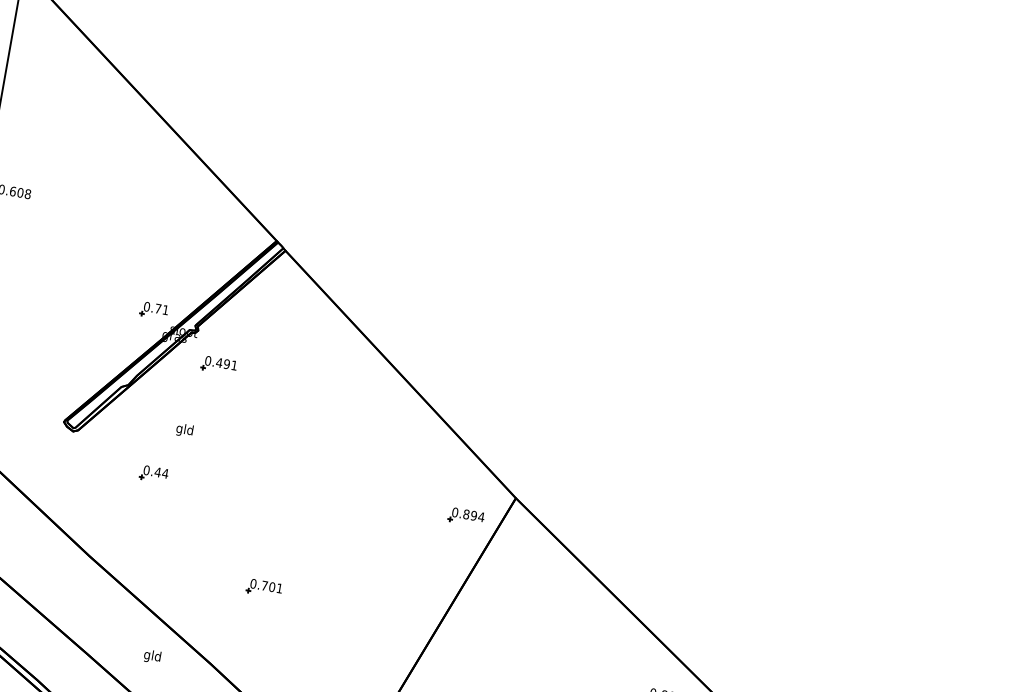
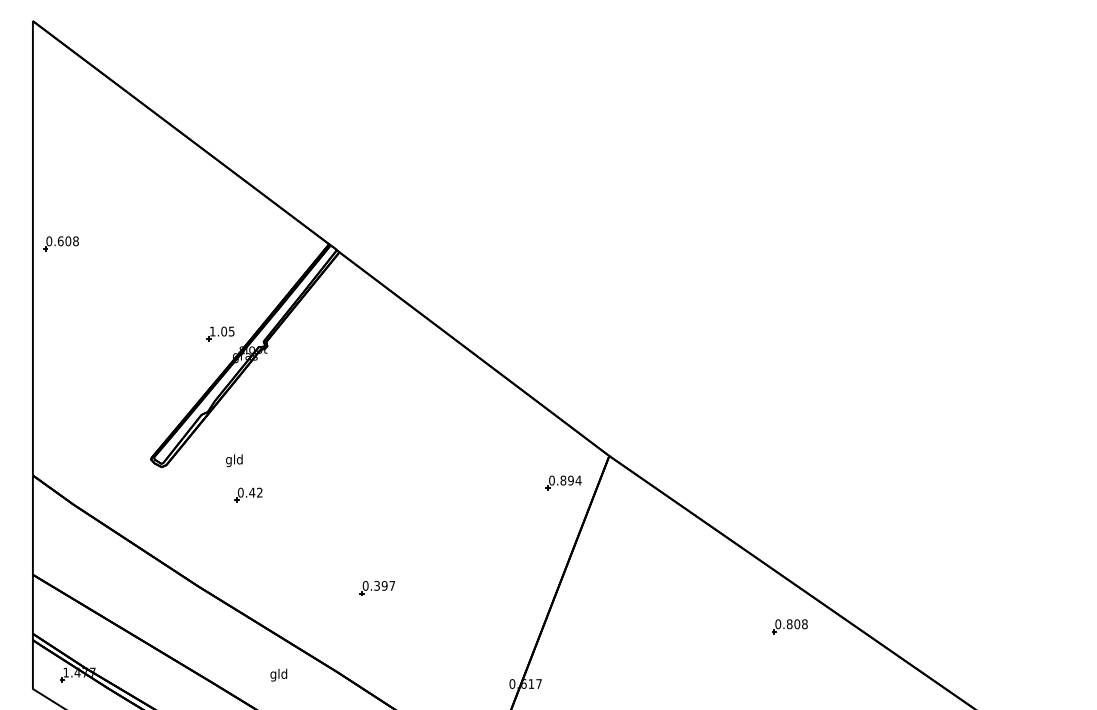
text: (155, 308) -> (221, 331), 0.71 -> 1.05
part: (218, 365) -> (293, 376), removed
text: (184, 430) -> (234, 460), moved
text: (165, 473) -> (259, 492), 0.44 -> 0.42
text: (272, 586) -> (384, 585), 0.701 -> 0.397

